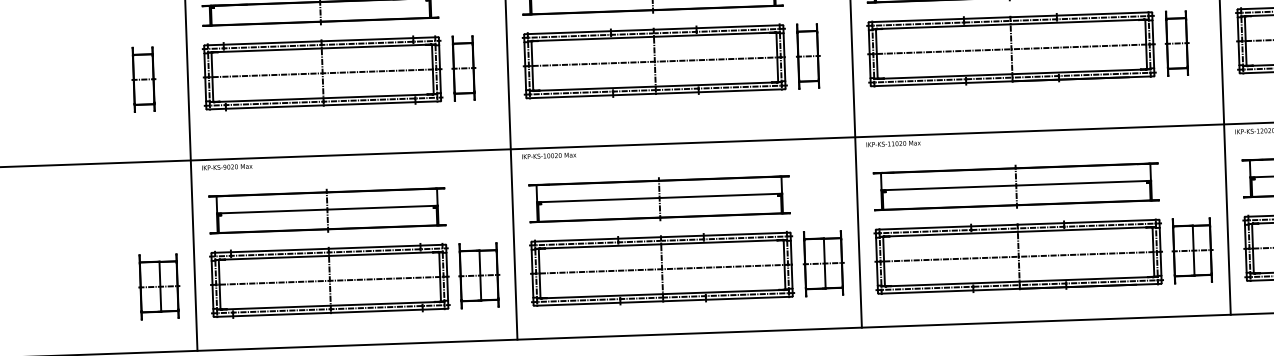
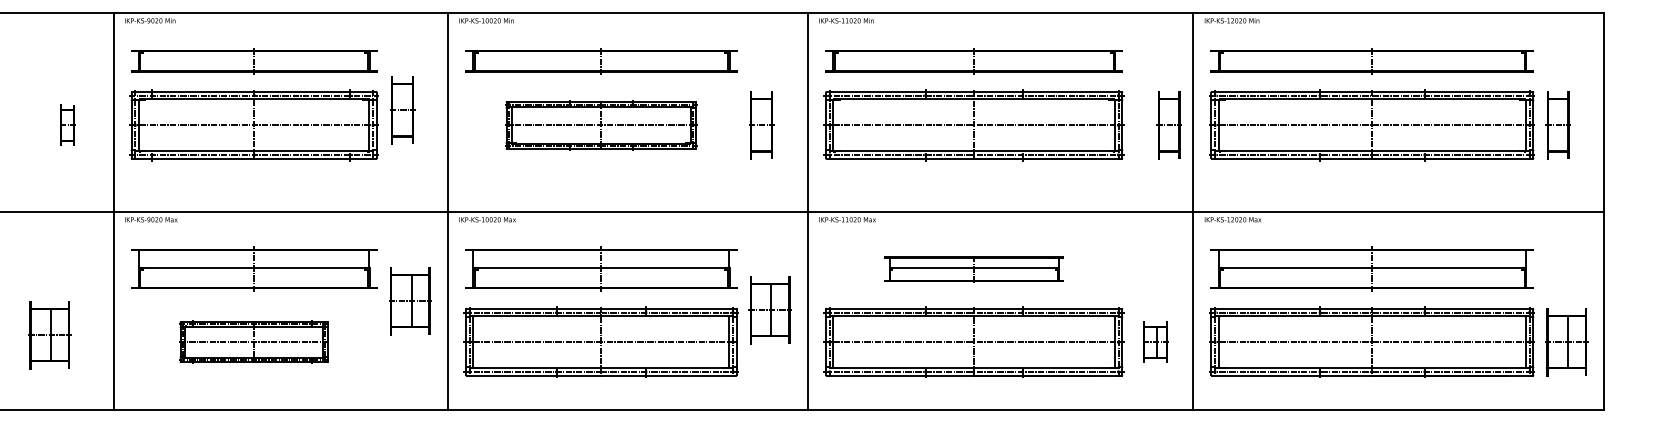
part: (1176, 43) -> (1168, 125), moved
part: (653, 61) -> (600, 125), size x0.7
part: (463, 68) -> (402, 110), moved
part: (143, 79) -> (67, 125), size x0.6
part: (1015, 186) -> (973, 268), size x0.6
part: (1192, 251) -> (1155, 342), size x0.6
part: (822, 263) -> (769, 310), moved
part: (479, 275) -> (410, 301), moved
part: (329, 280) -> (253, 341), size x0.6
part: (158, 287) -> (49, 335), moved

